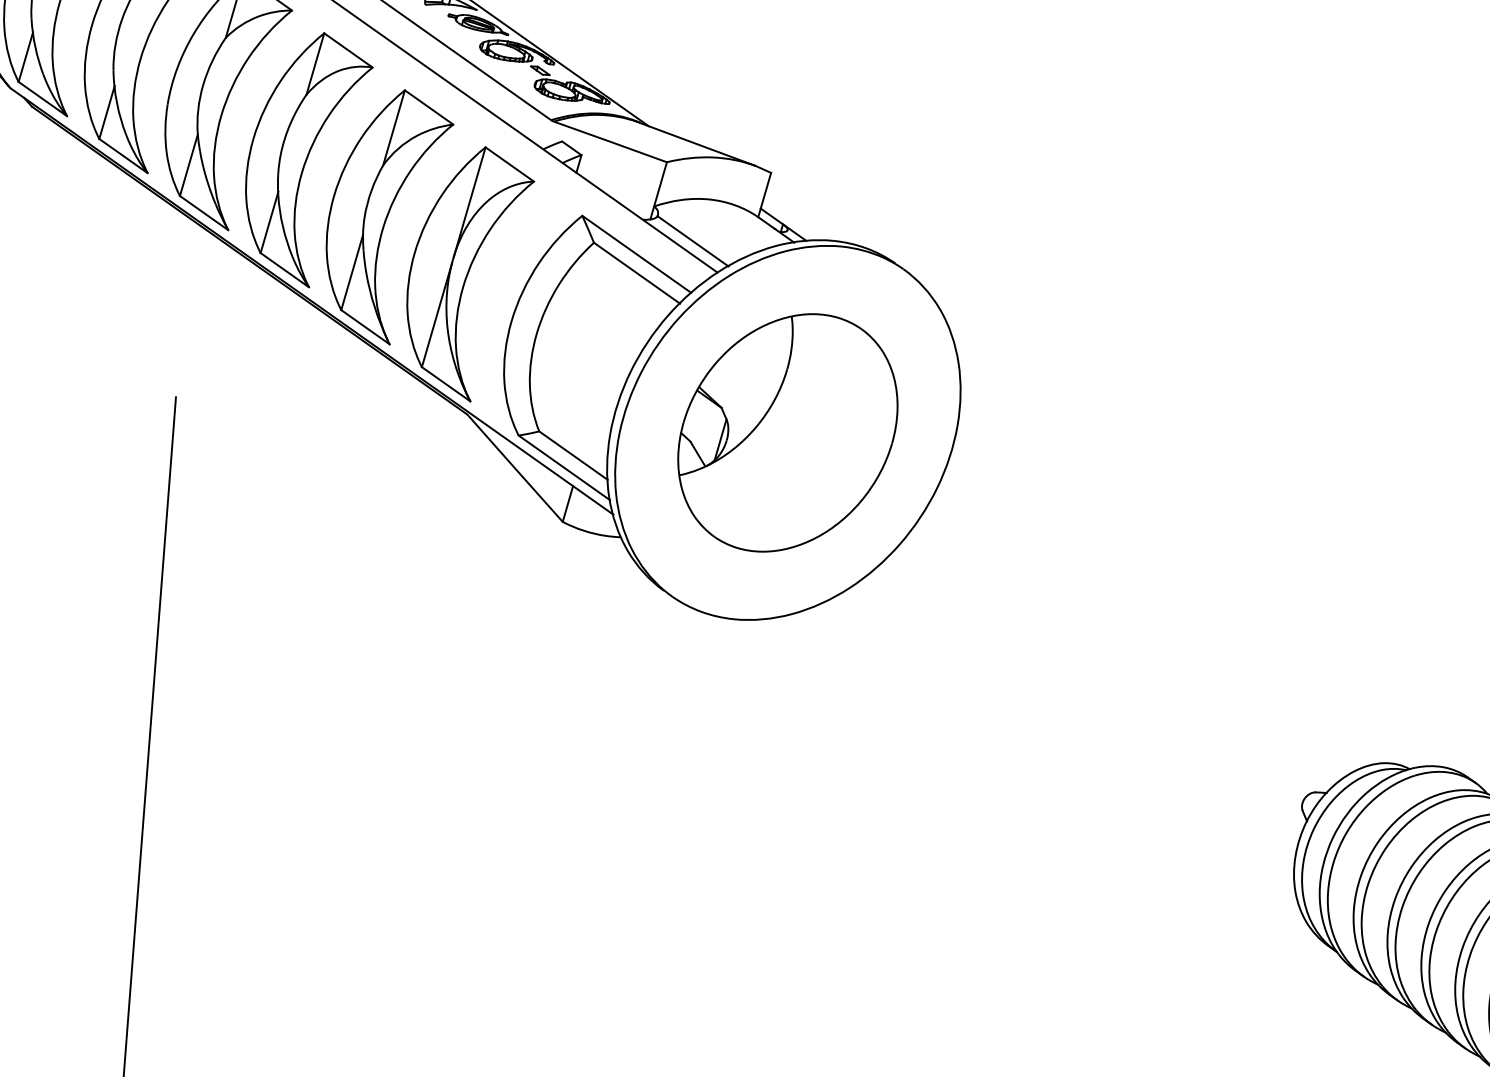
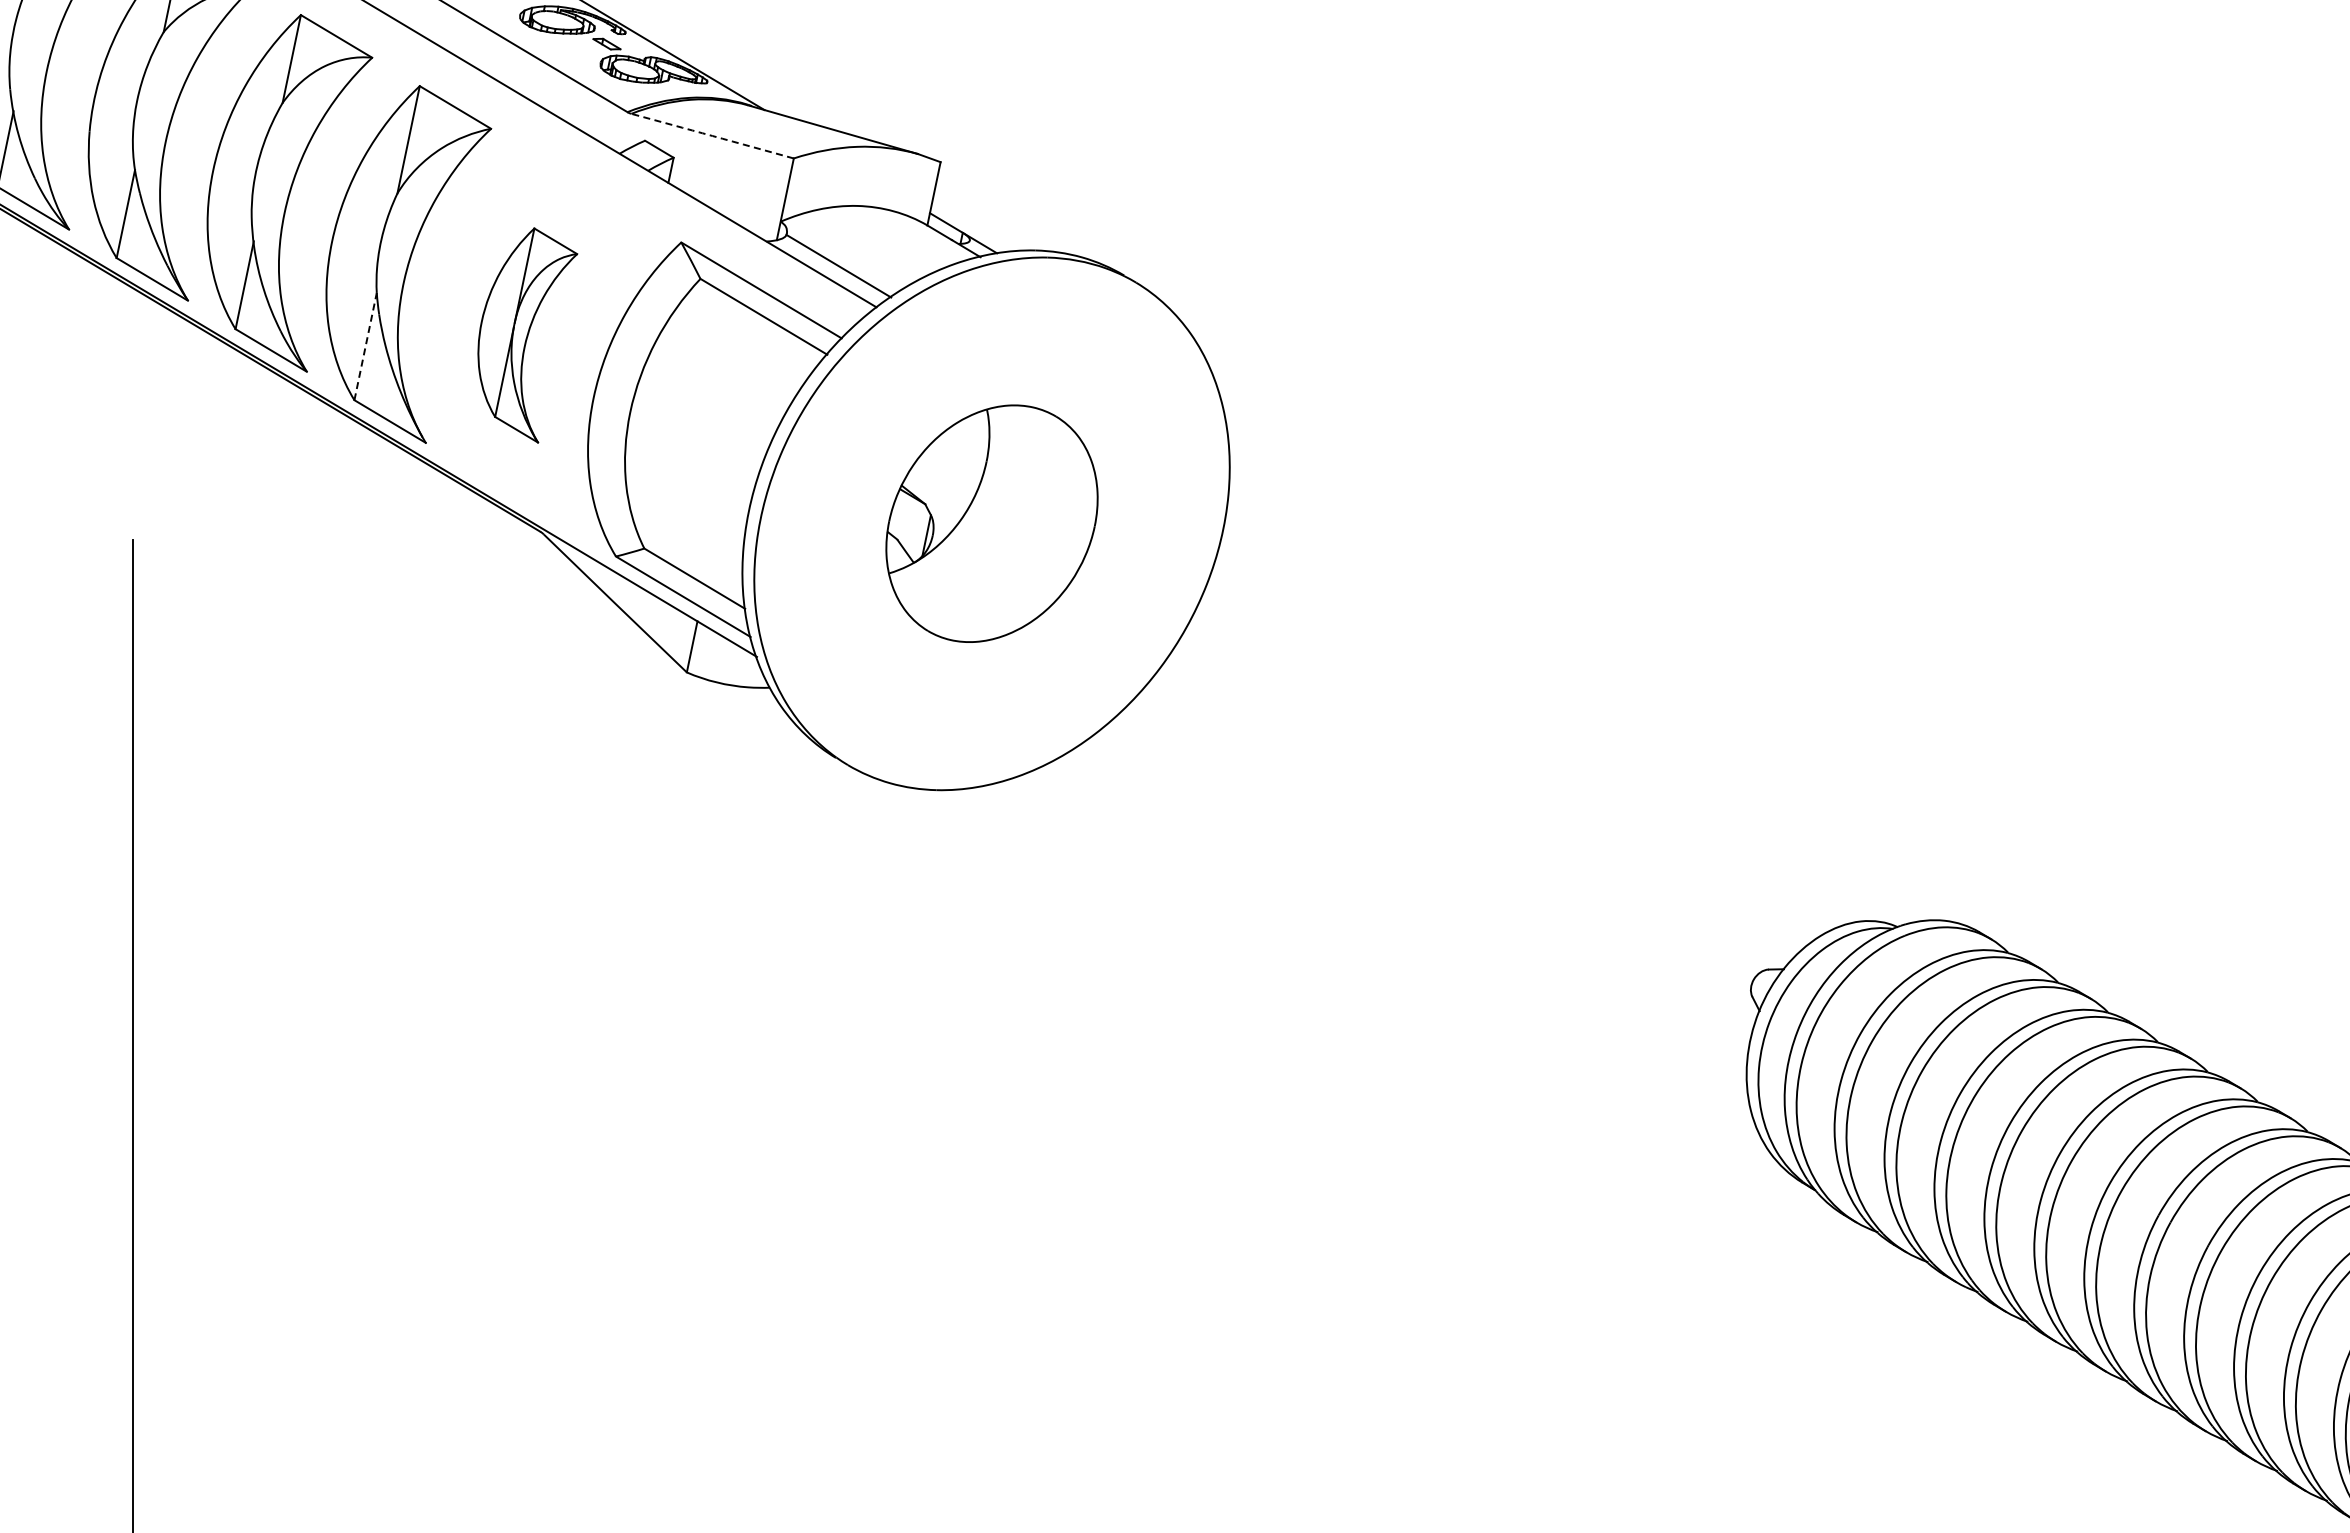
arc: (610, 142) -> (712, 136), solid -> dashed
line: (352, 272) -> (365, 346), solid -> dashed
part: (467, 273) -> (527, 335), size x0.6
part: (787, 432) -> (991, 523), size x0.7

